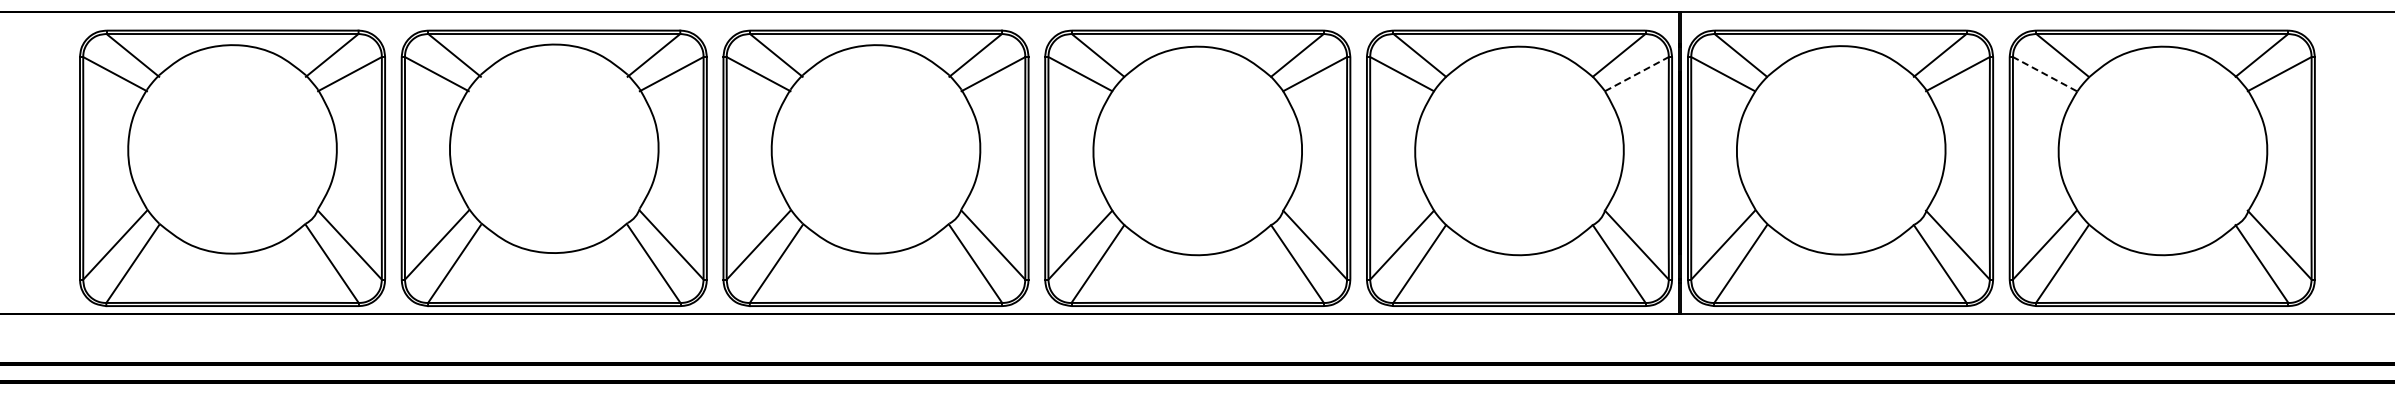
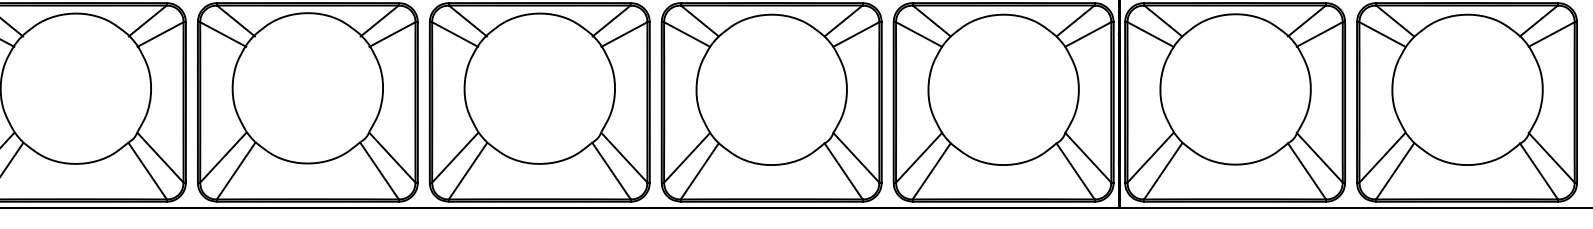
line: (1637, 73) -> (1088, 34), dashed -> solid
line: (2044, 73) -> (1382, 34), dashed -> solid

